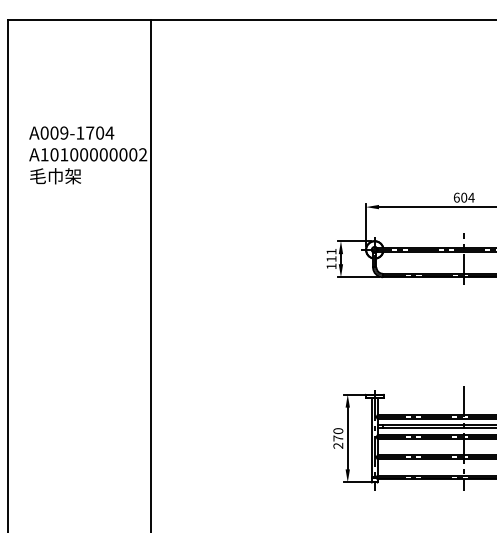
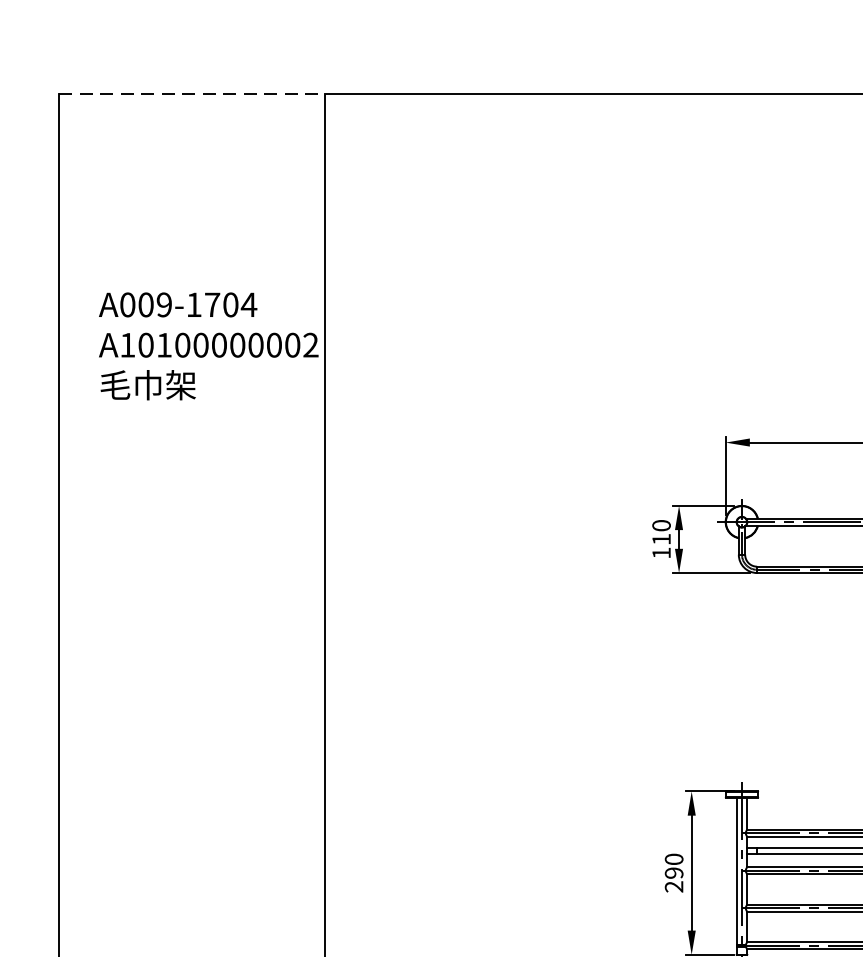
line: (79, 19) -> (192, 93), solid -> dashed
text: (331, 251) -> (661, 525), 111 -> 110
text: (338, 438) -> (674, 873), 270 -> 290

